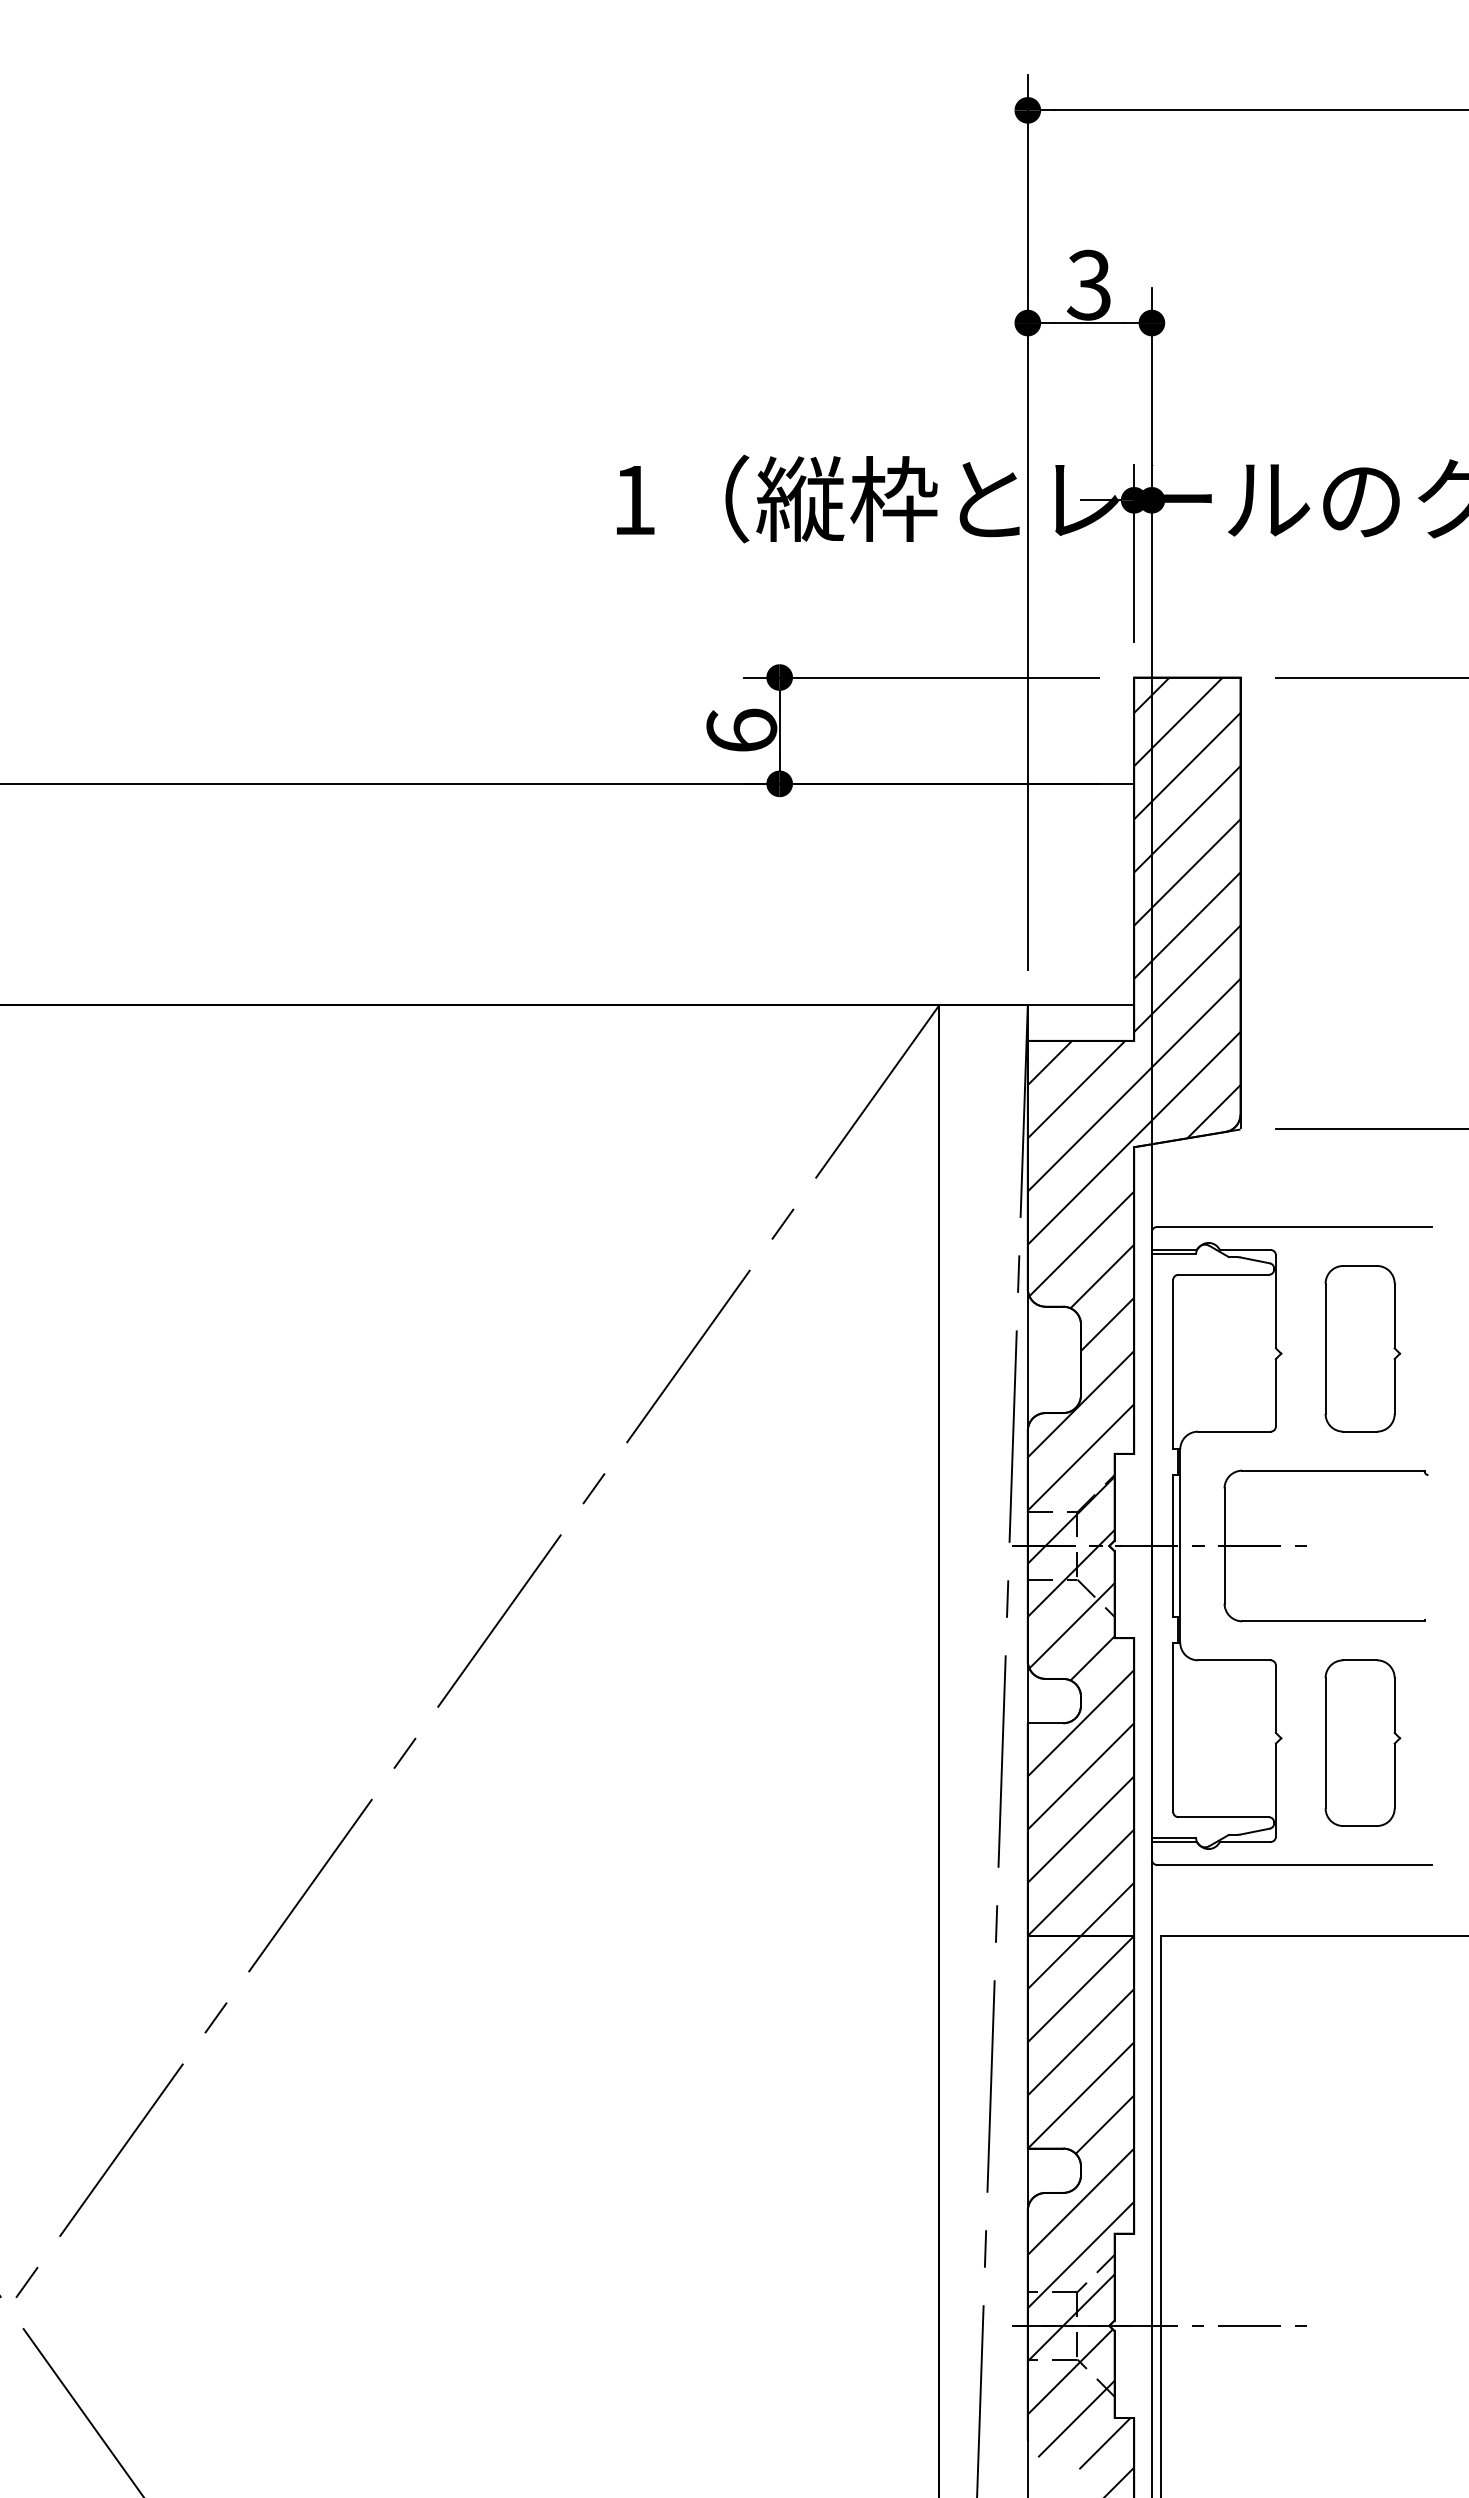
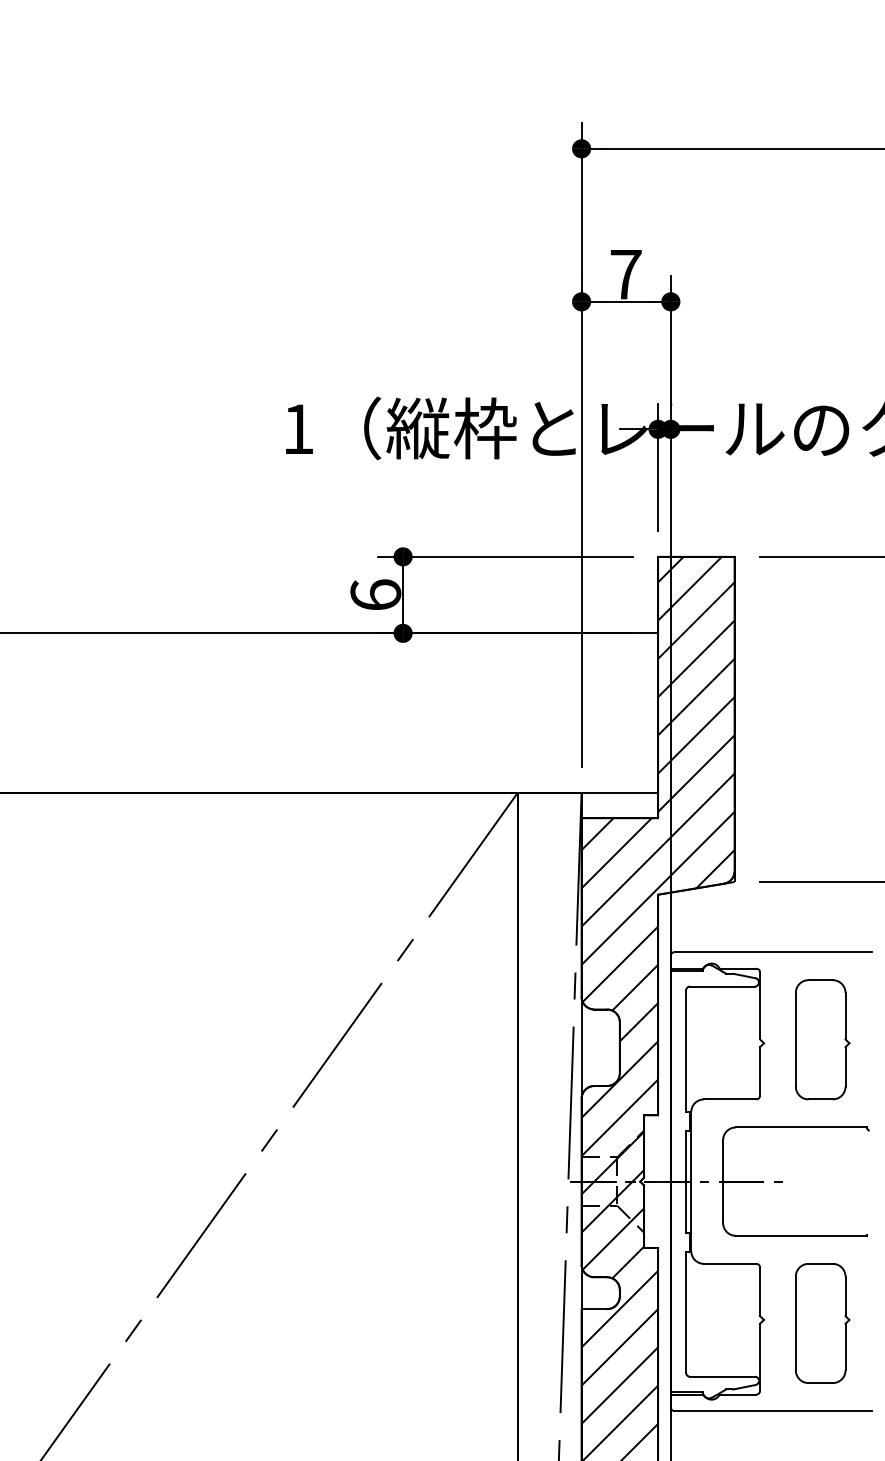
text: (1088, 284) -> (625, 274), 3 -> 7

